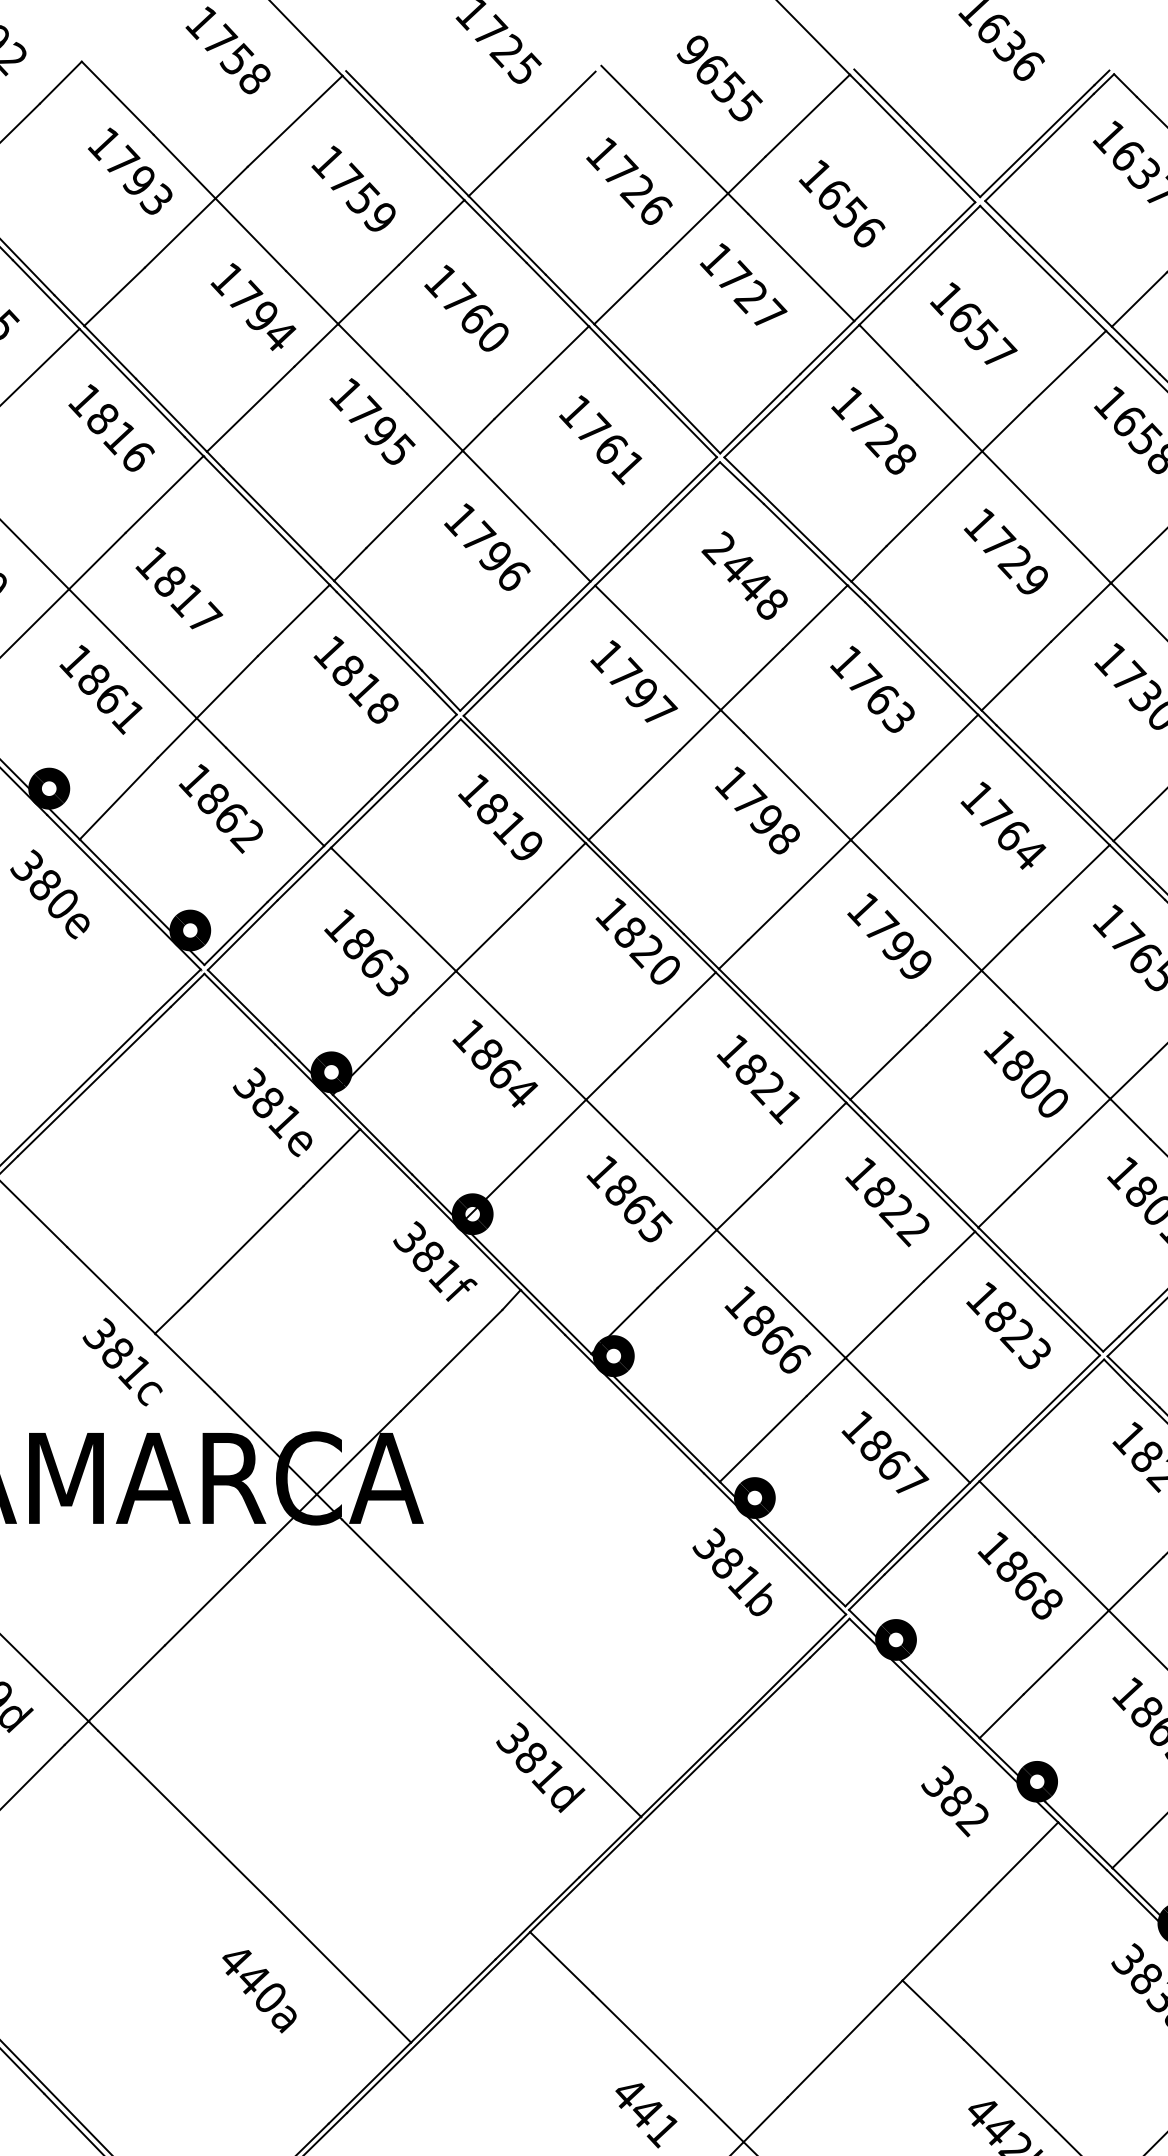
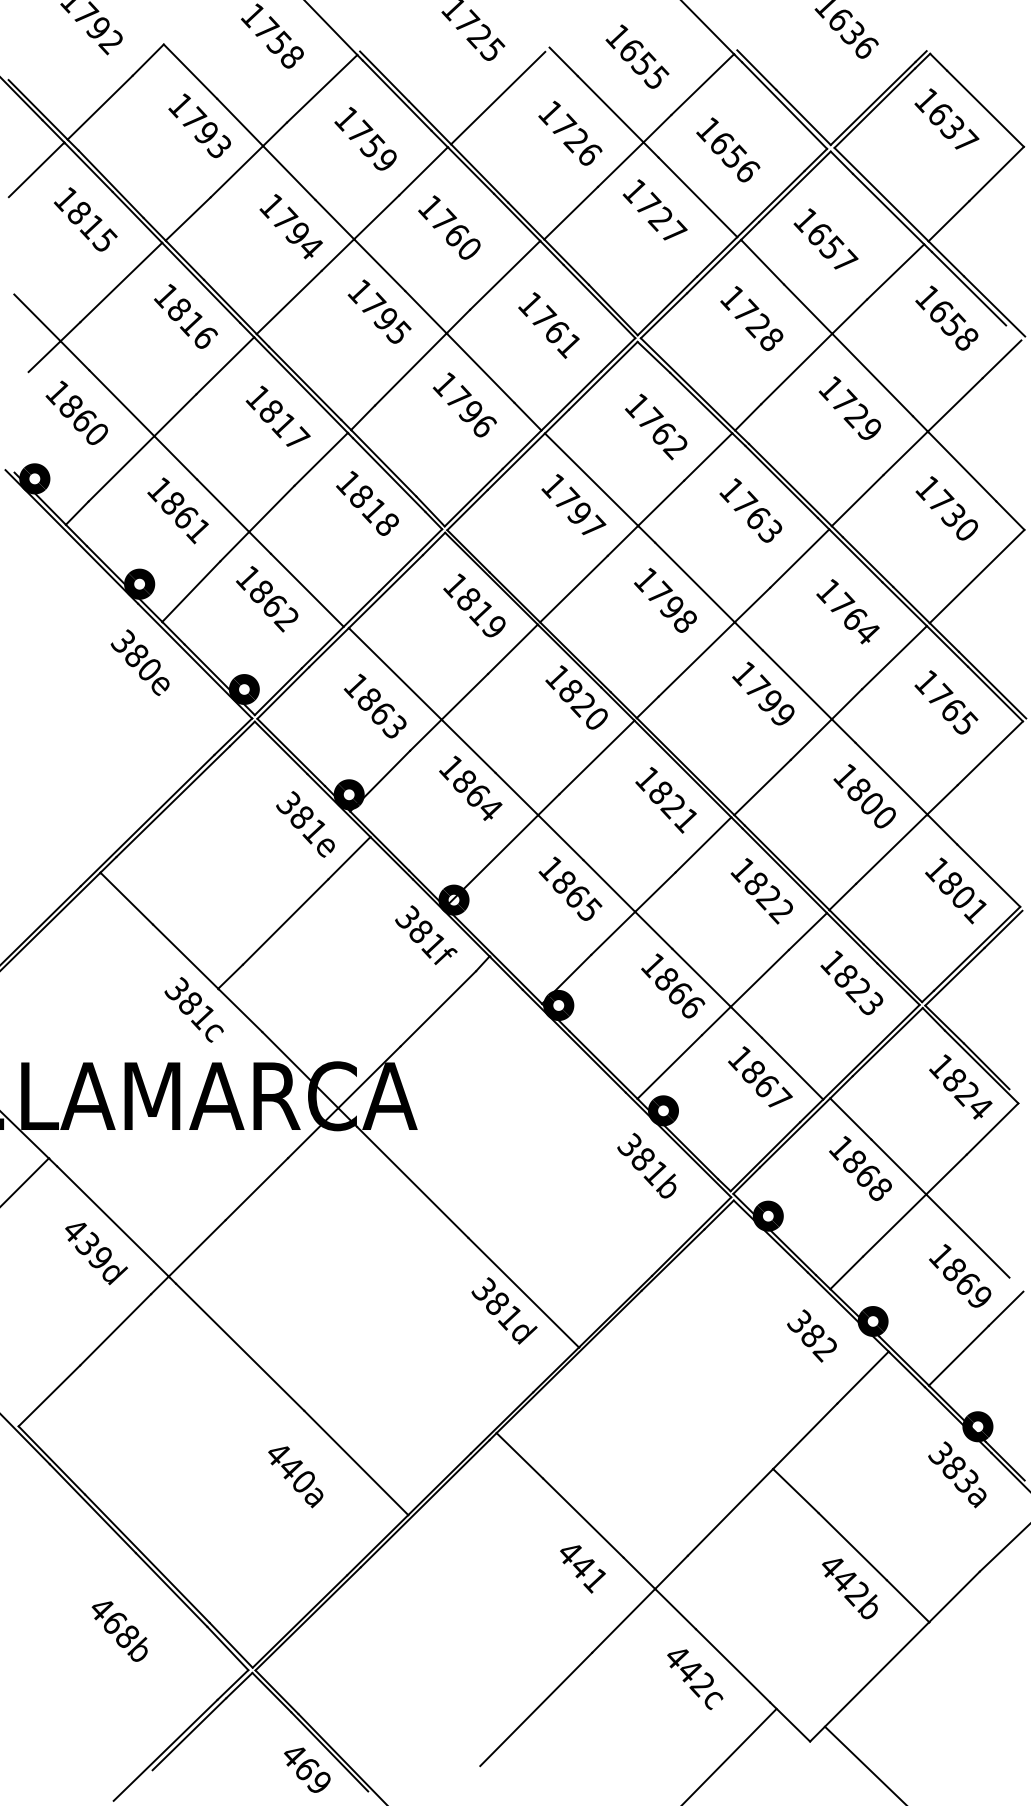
text: (691, 50) -> (616, 36), 9655 -> 1655
text: (744, 576) -> (655, 426), 2448 -> 1762
text: (178, 587) -> (277, 415), moved

